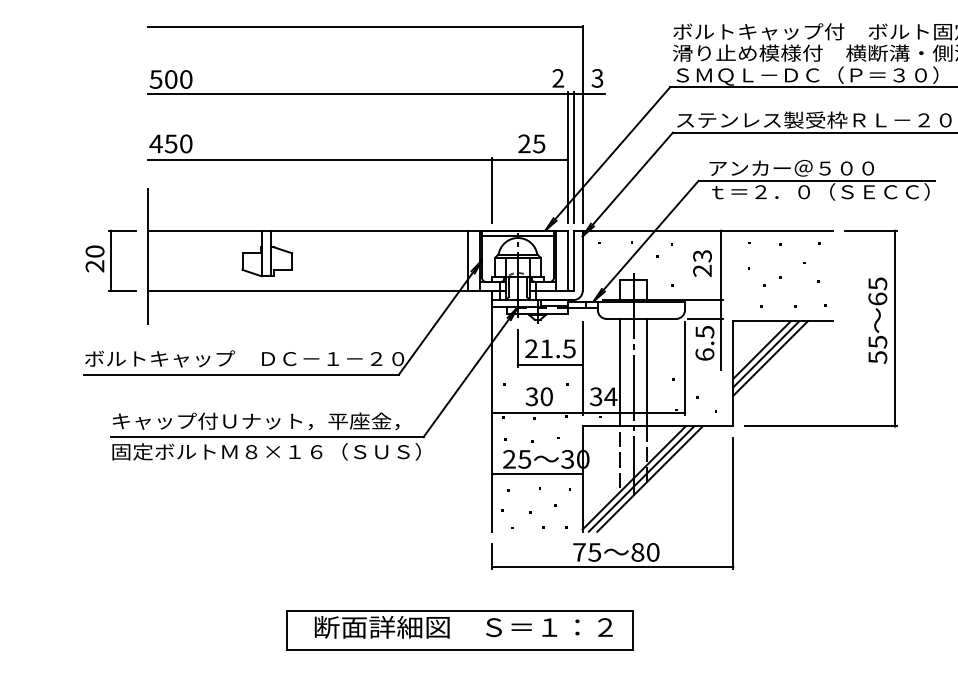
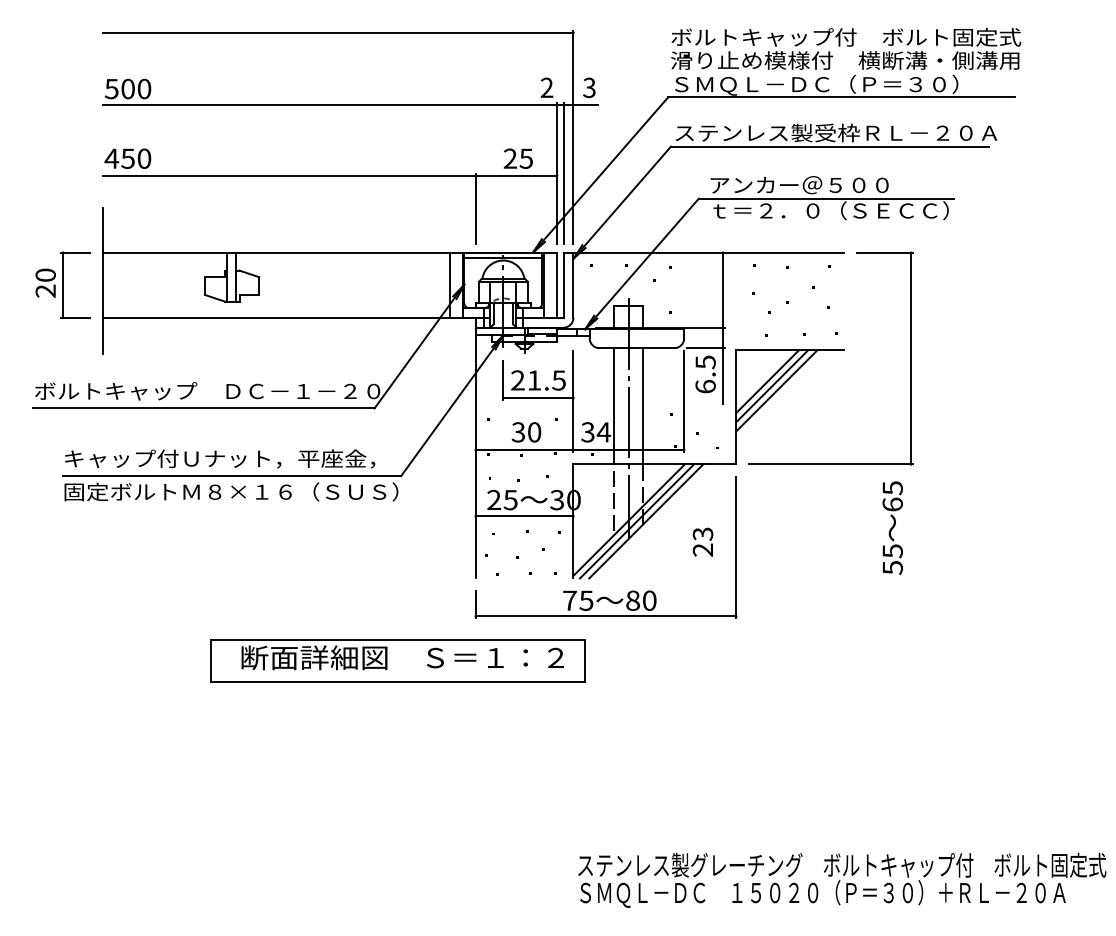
text: (702, 262) -> (702, 541), moved
text: (877, 320) -> (892, 527), moved
part: (458, 629) -> (397, 660), moved

